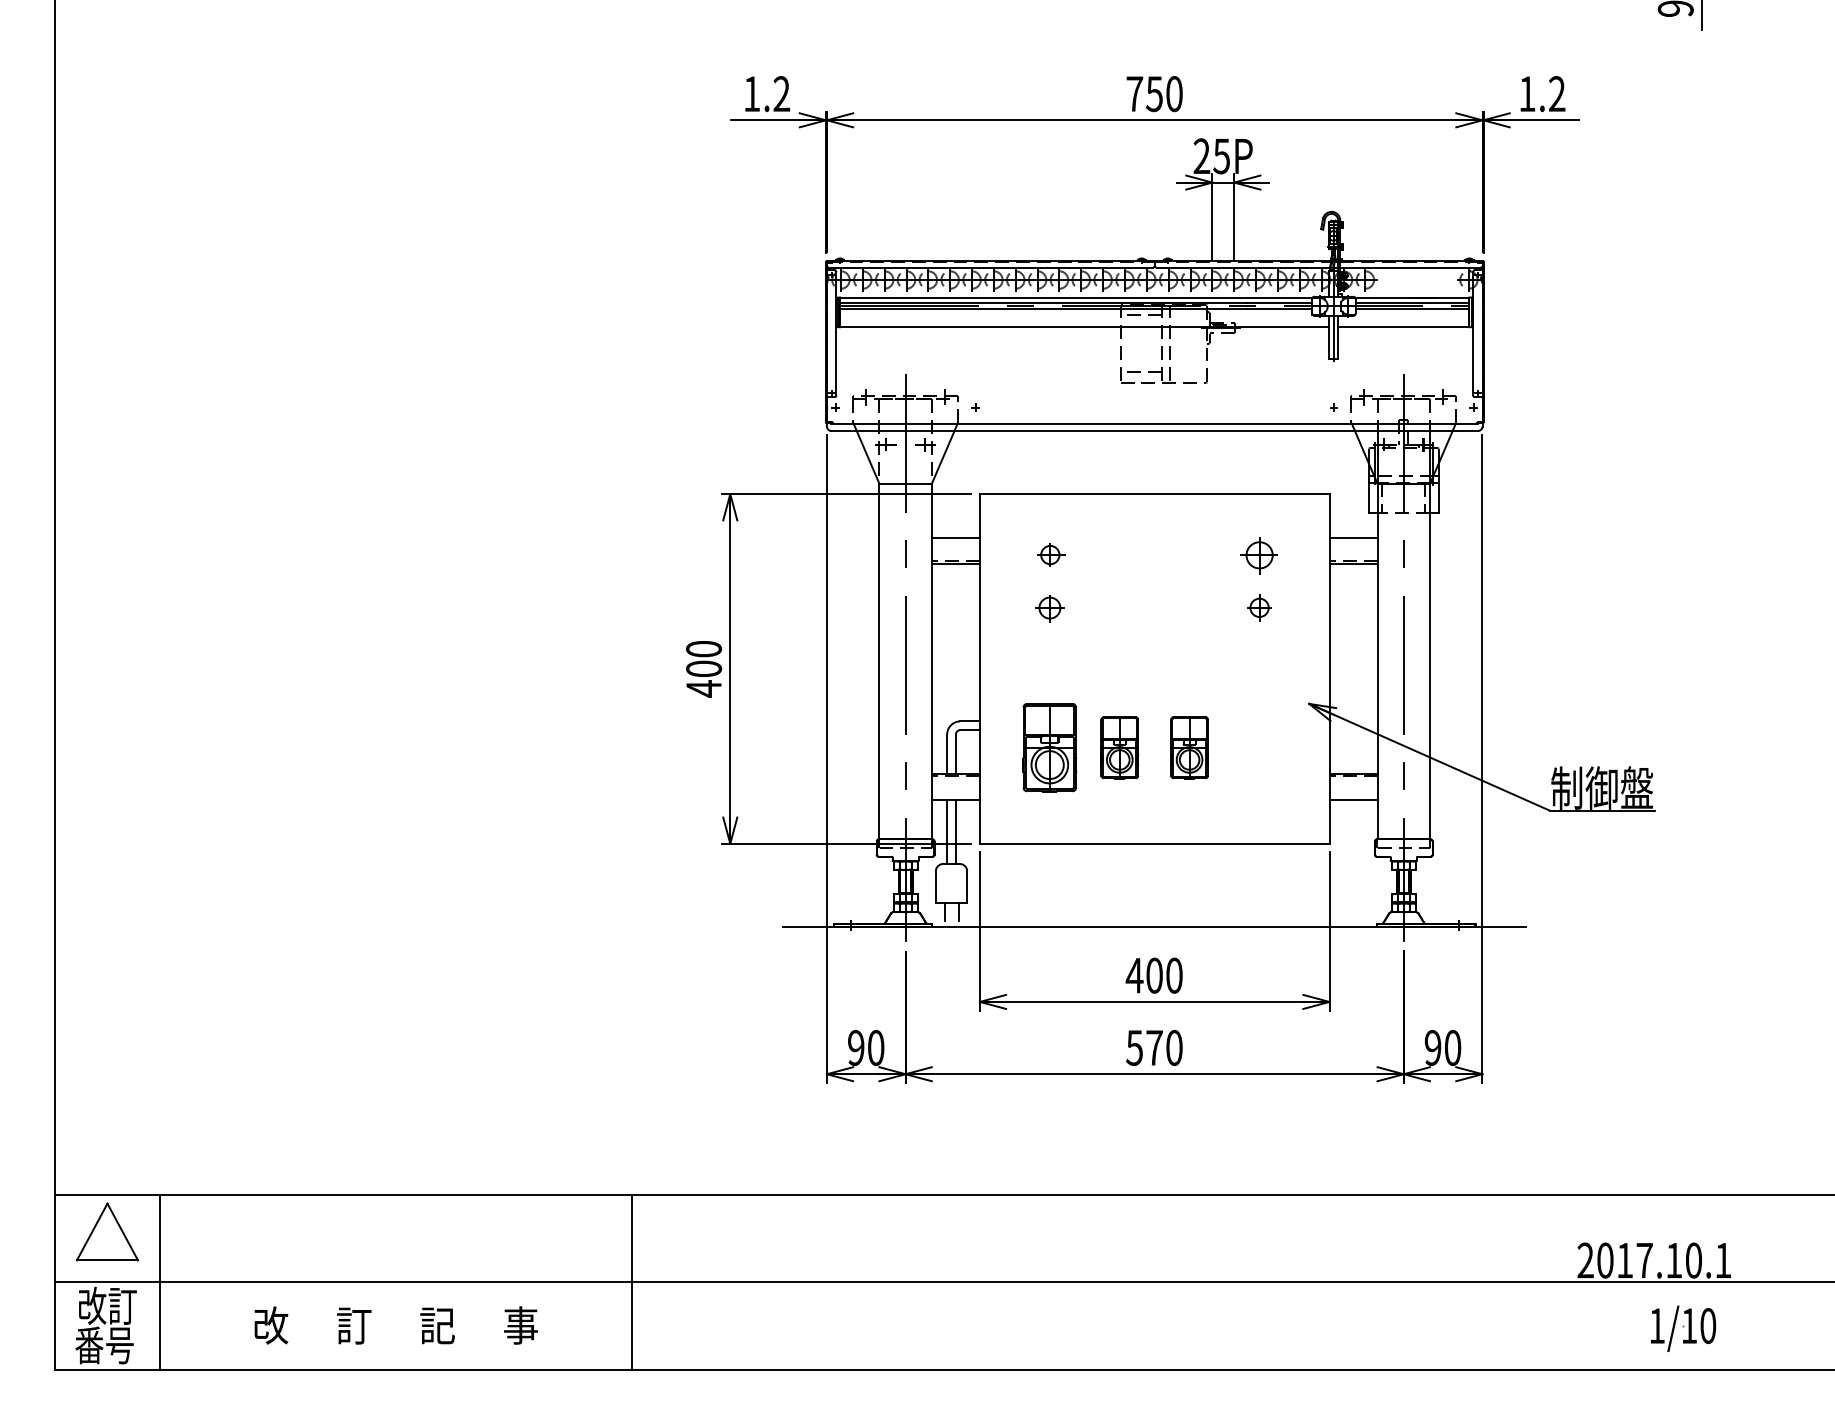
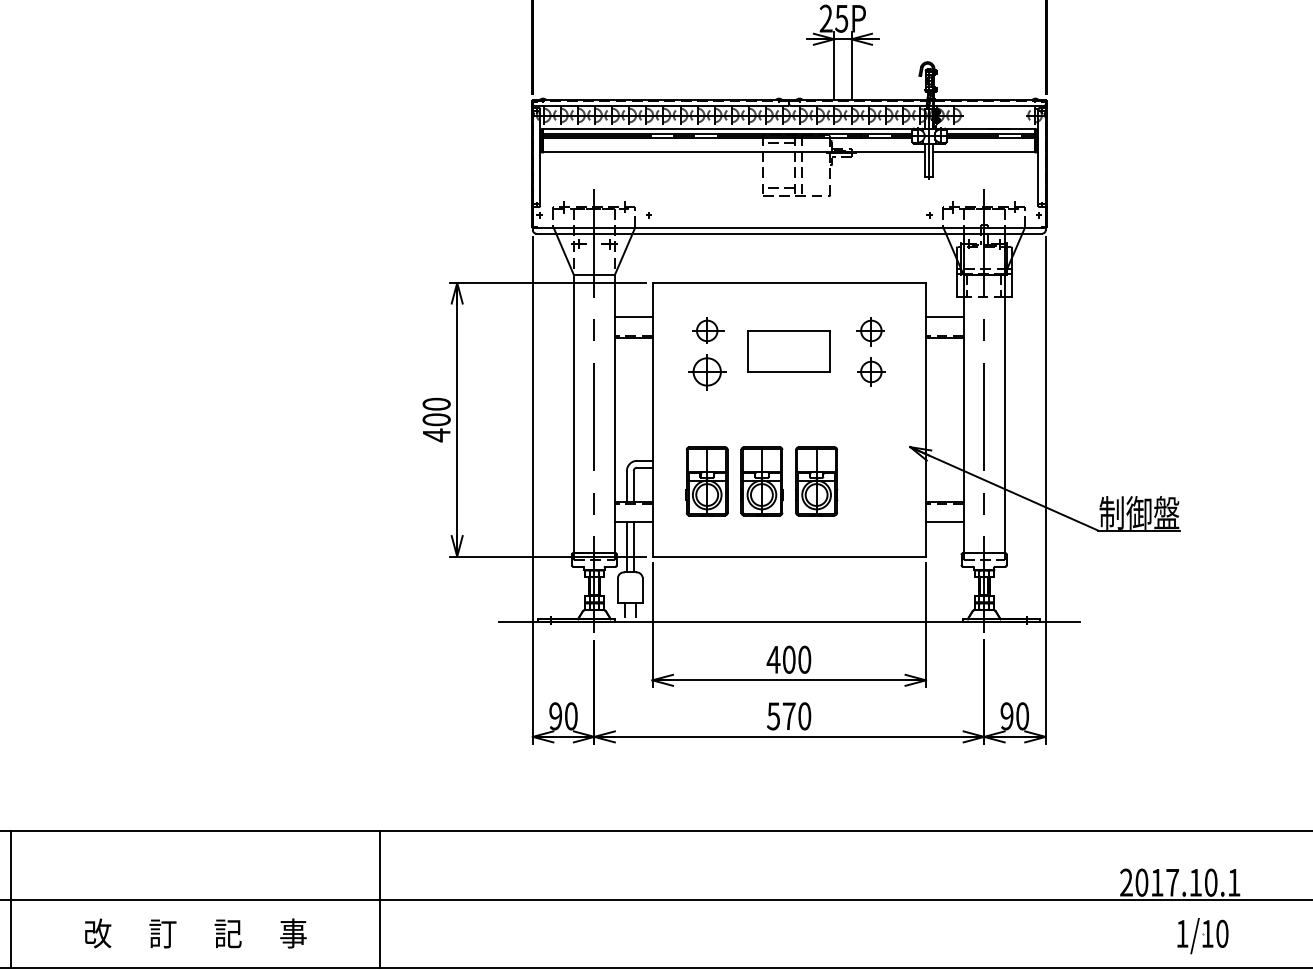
part: (1051, 554) -> (708, 330), size x1.43
part: (1154, 581) -> (789, 351), added
part: (1259, 607) -> (871, 371), size x1.43
part: (1049, 608) -> (706, 372), size x1.67
part: (1119, 747) -> (761, 481), size x1.43
part: (1189, 747) -> (816, 481), size x1.43

